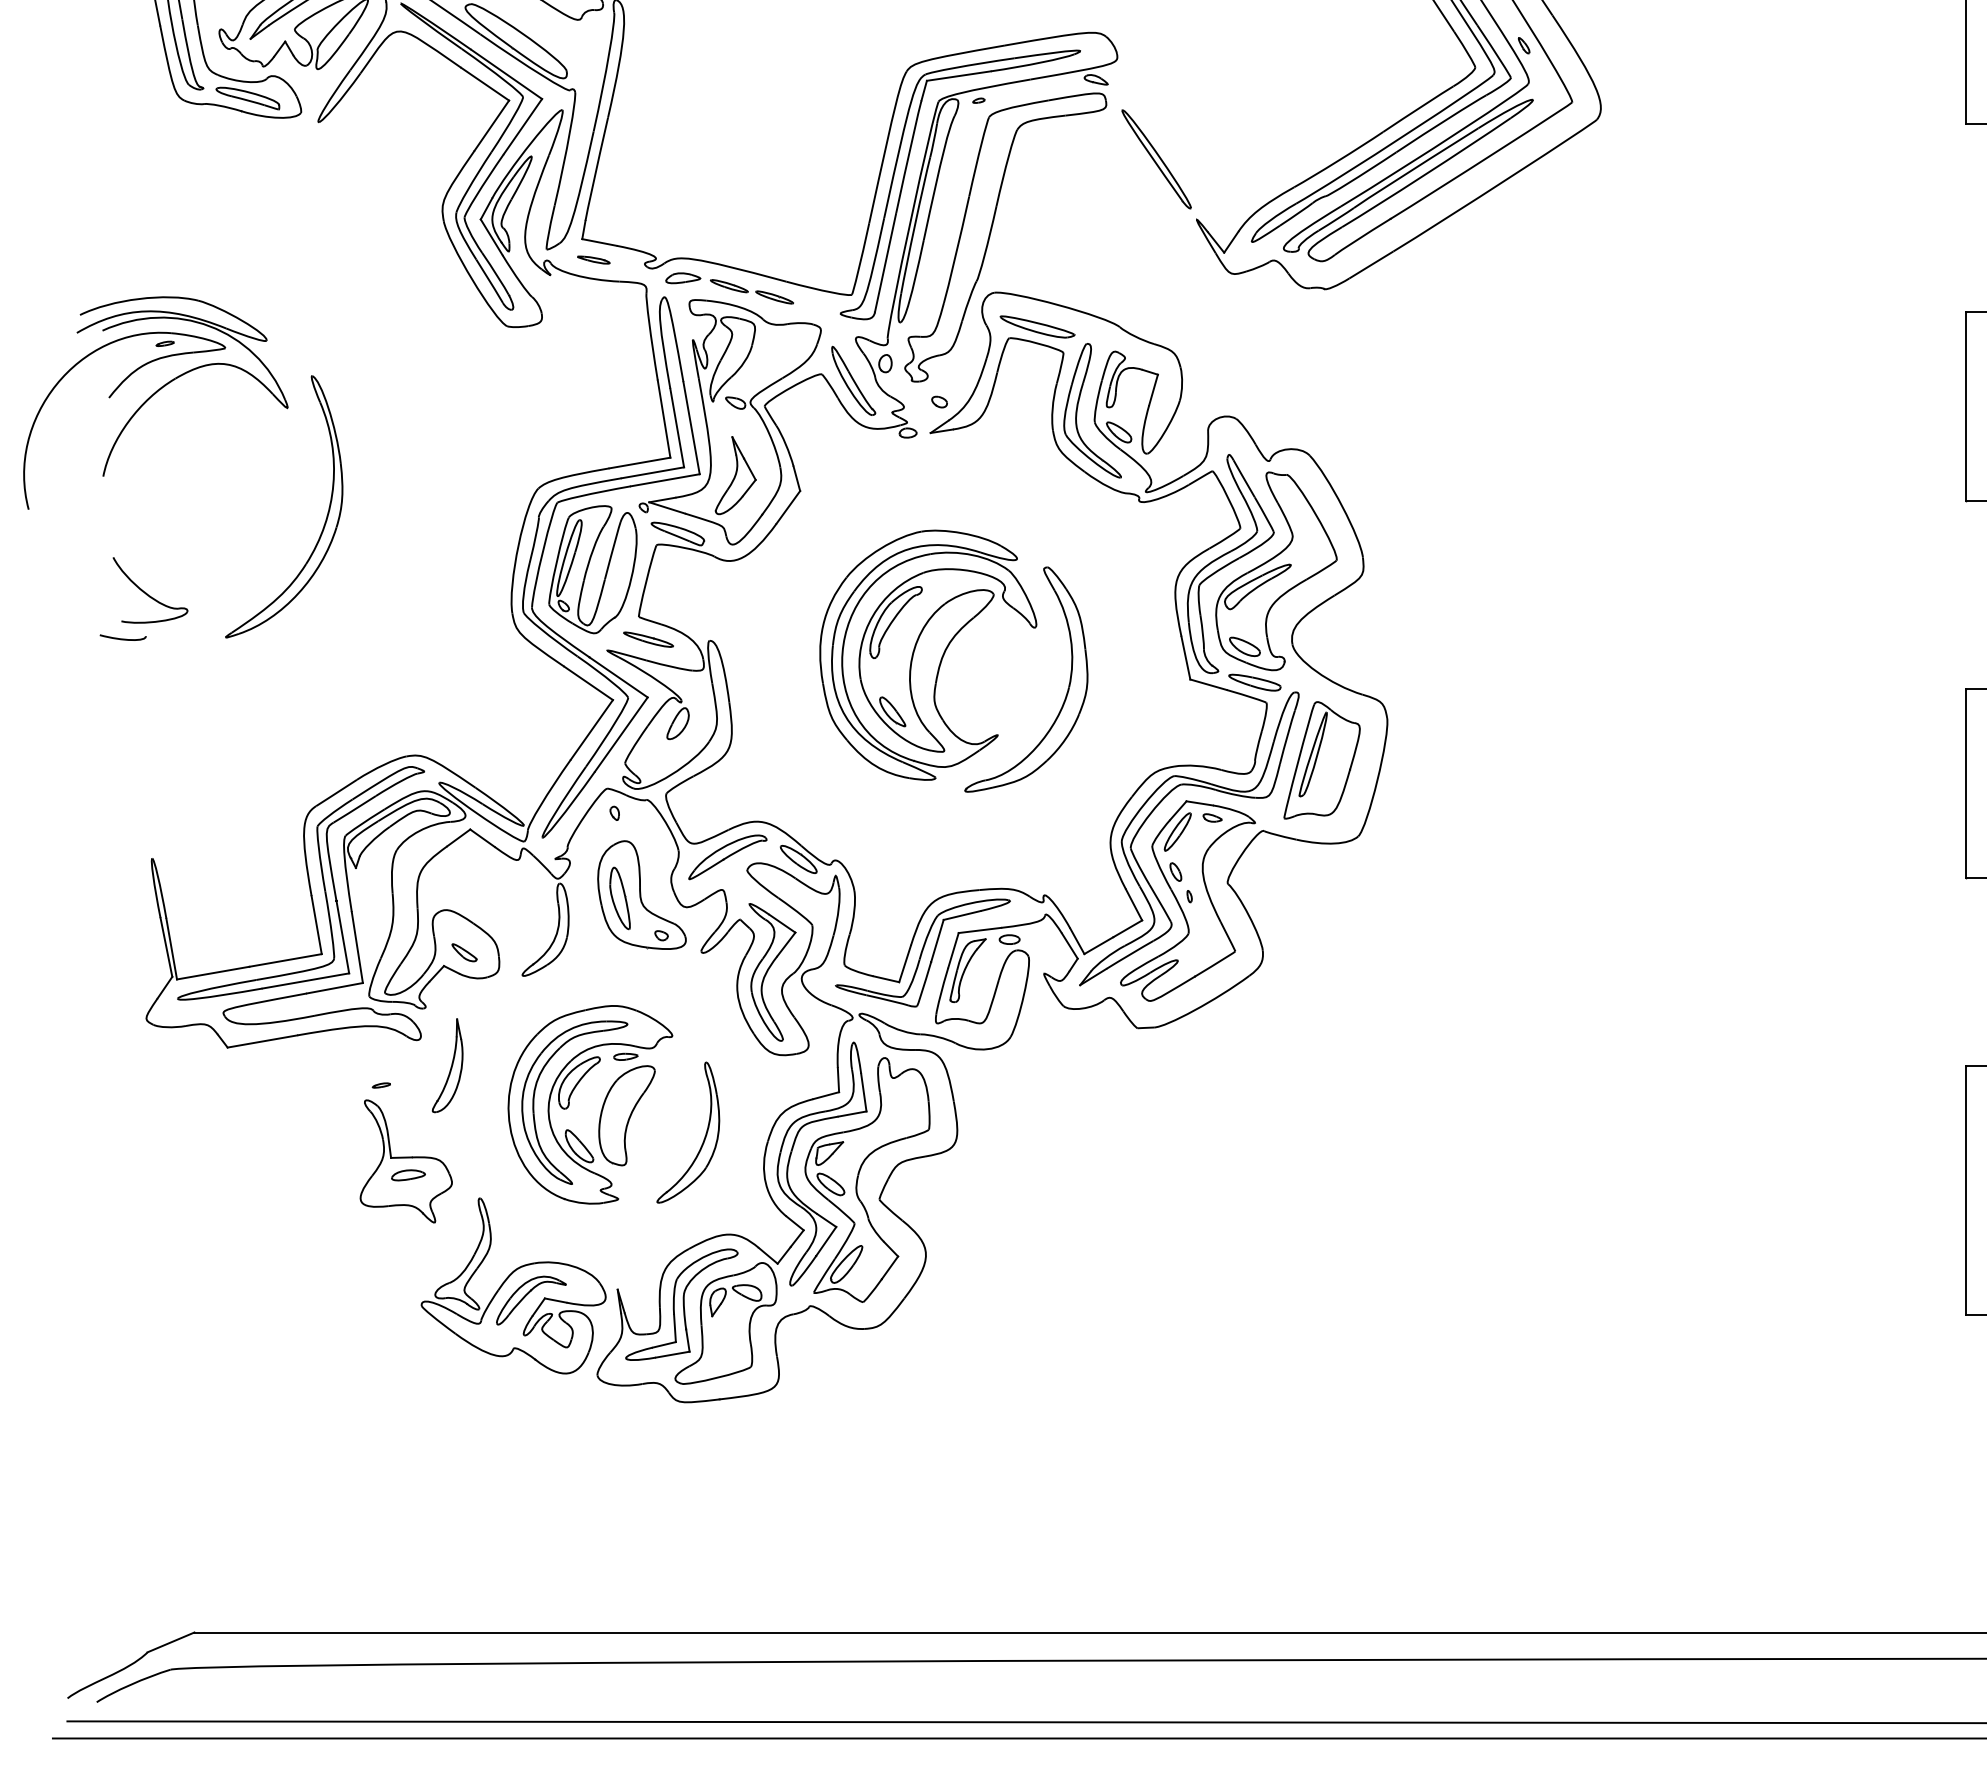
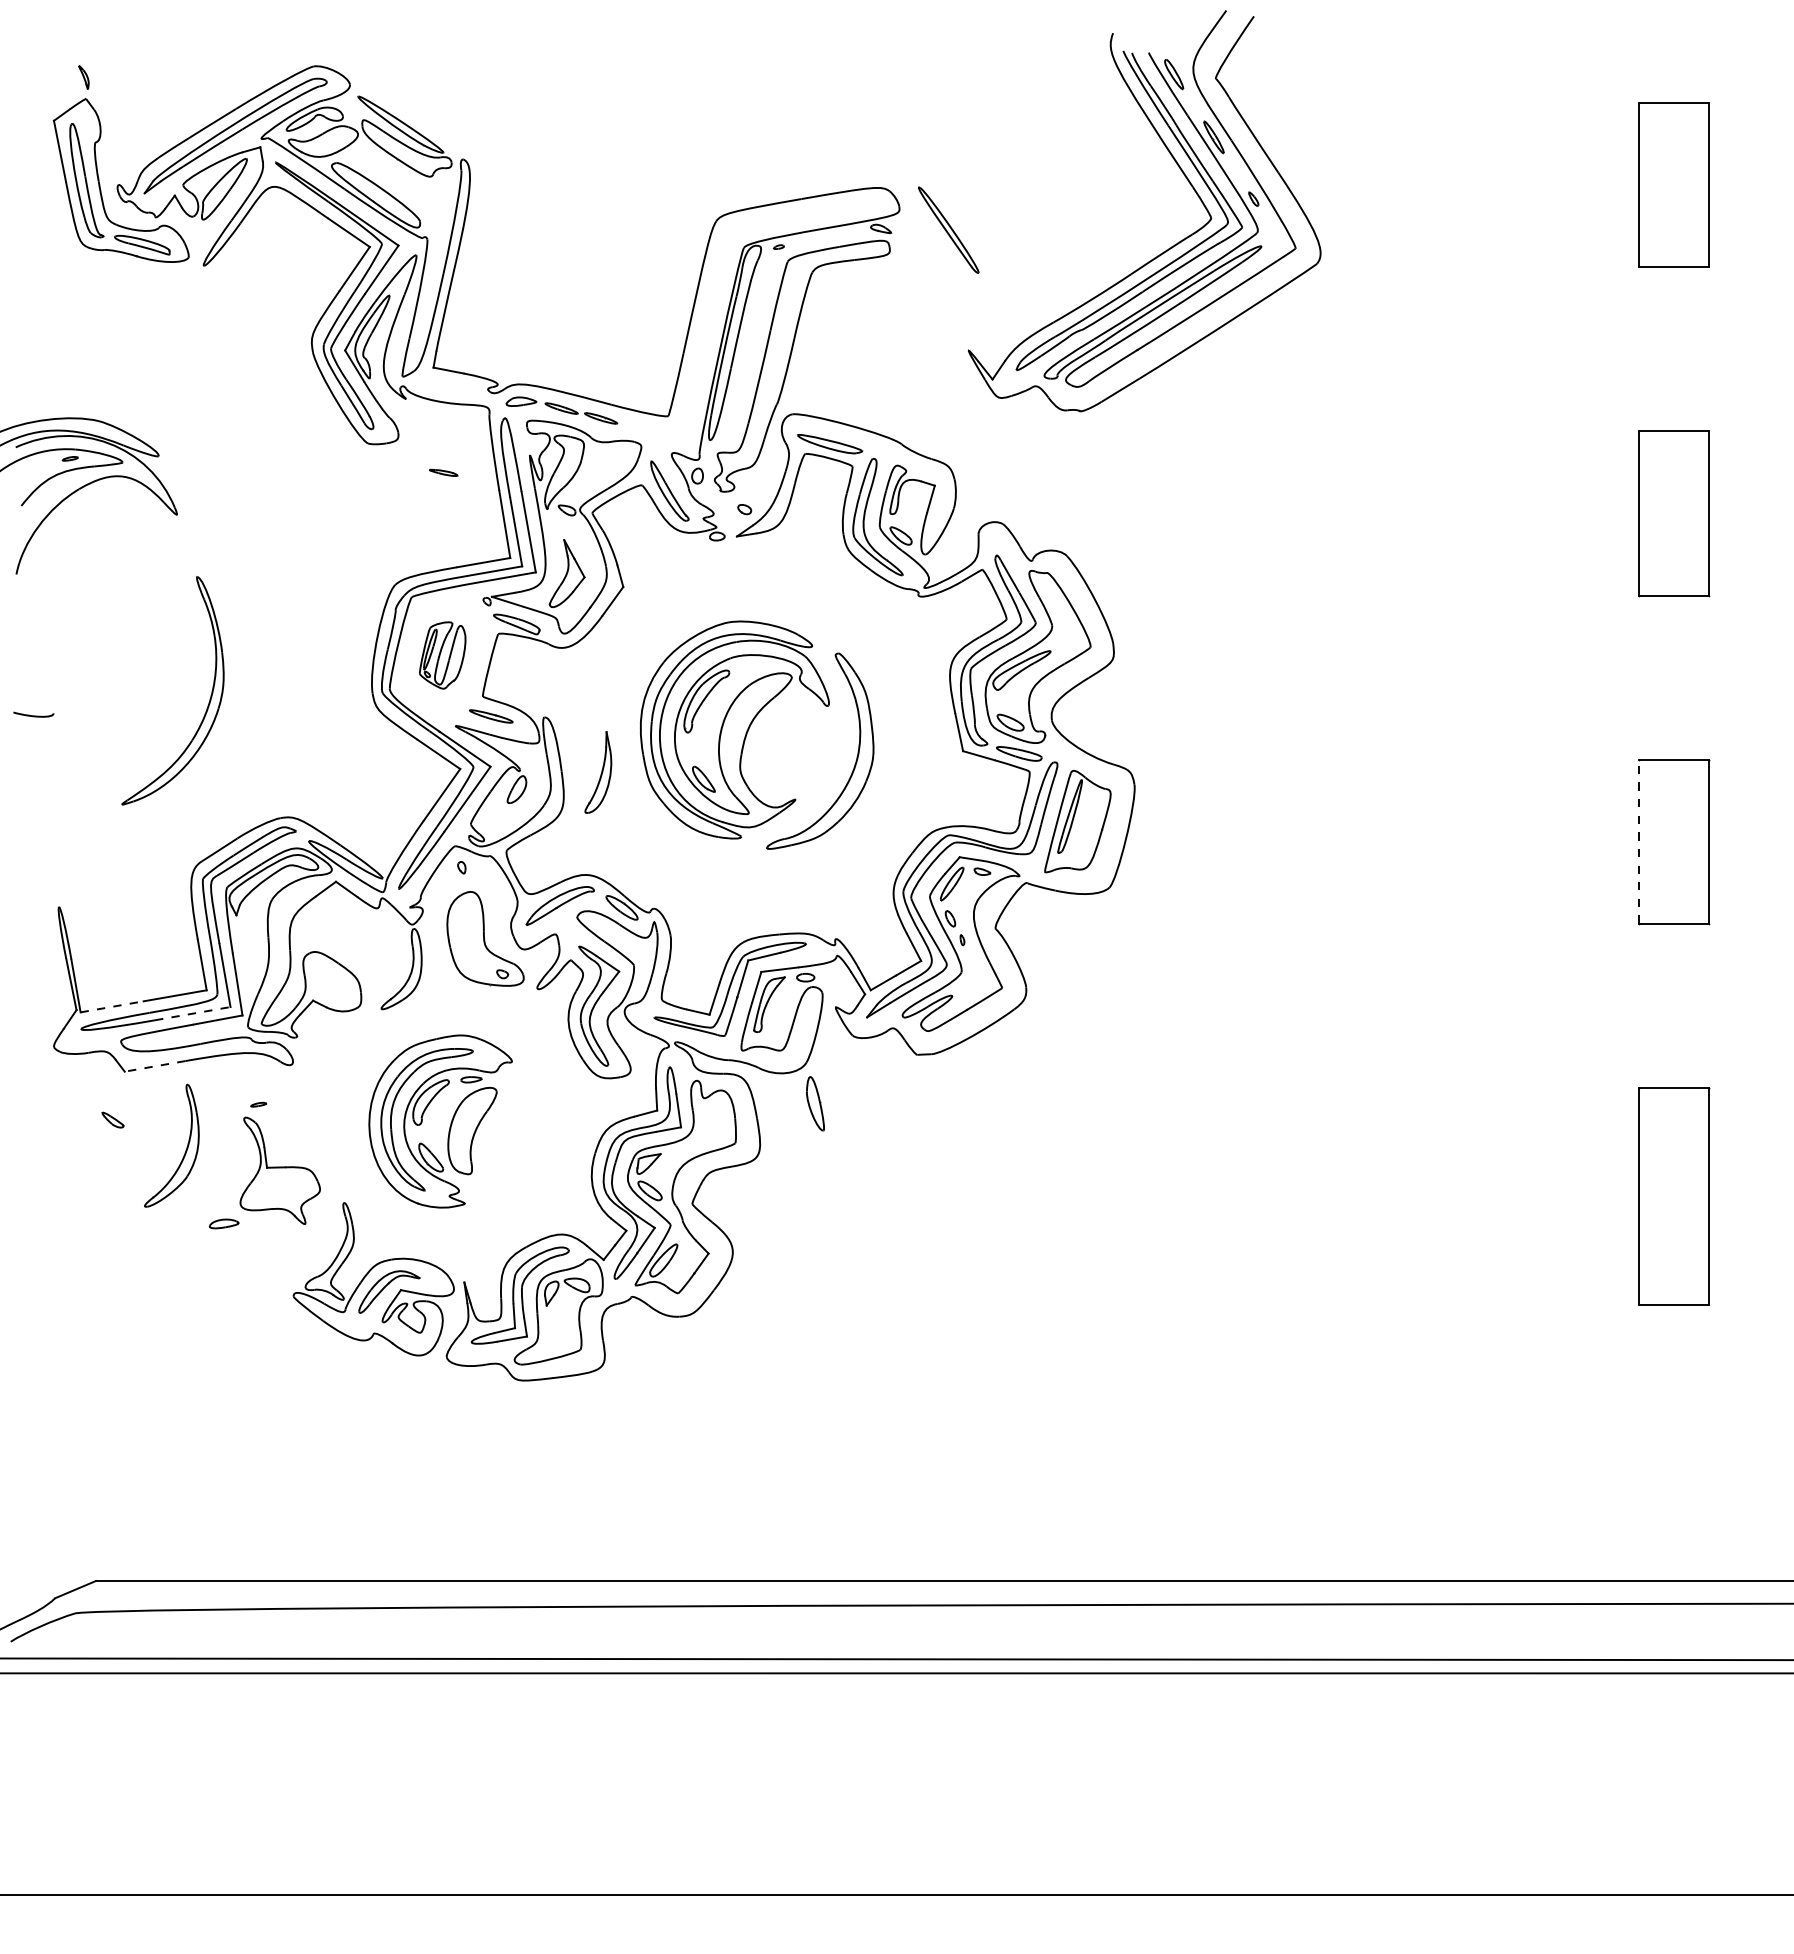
part: (1156, 158) -> (948, 229), moved
part: (906, 174) -> (715, 311), removed
part: (593, 259) -> (443, 472), moved
part: (326, 515) -> (209, 698), moved
part: (592, 569) -> (442, 655), size x0.6
part: (150, 590) -> (57, 673), removed
line: (1965, 783) -> (1638, 841), solid -> dashed
part: (620, 898) -> (815, 1103), moved
part: (463, 952) -> (112, 1119), moved
line: (213, 972) -> (112, 1006), solid -> dashed
line: (306, 980) -> (193, 1013), solid -> dashed
line: (262, 1041) -> (155, 1066), solid -> dashed
part: (447, 1065) -> (598, 772), moved
part: (702, 1140) -> (184, 1152), moved
part: (407, 1174) -> (223, 1223), moved

